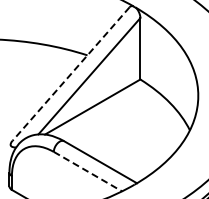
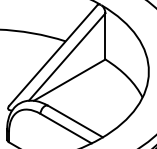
line: (71, 74) -> (53, 55), dashed -> solid
line: (88, 171) -> (66, 128), dashed -> solid

